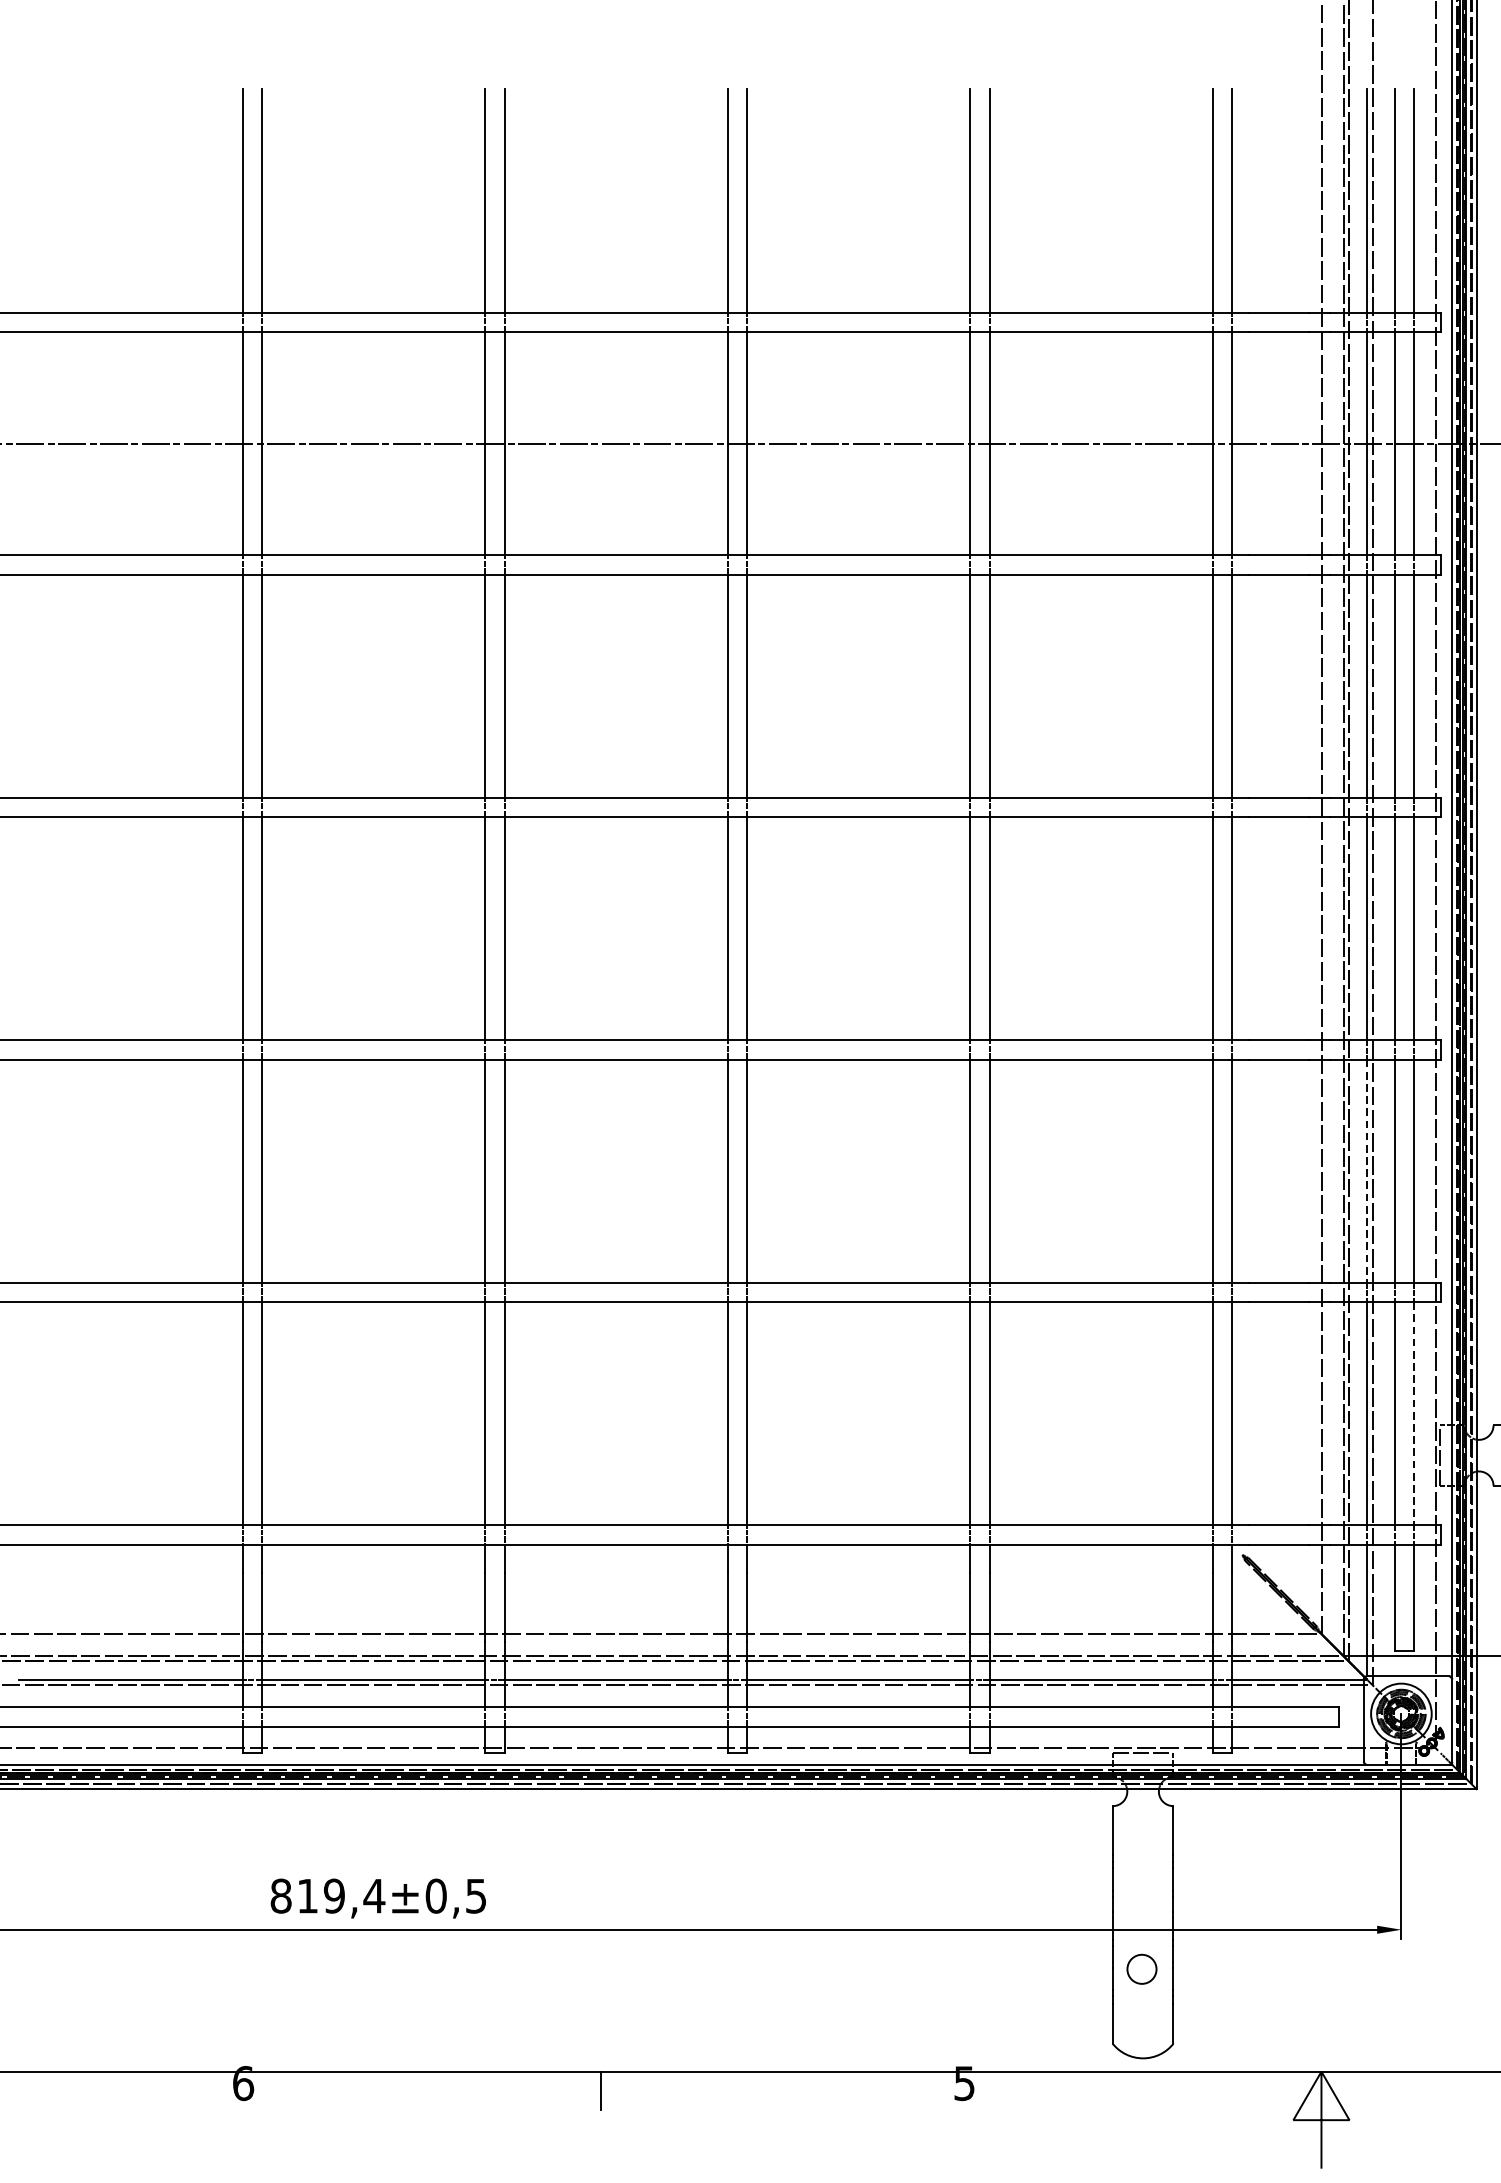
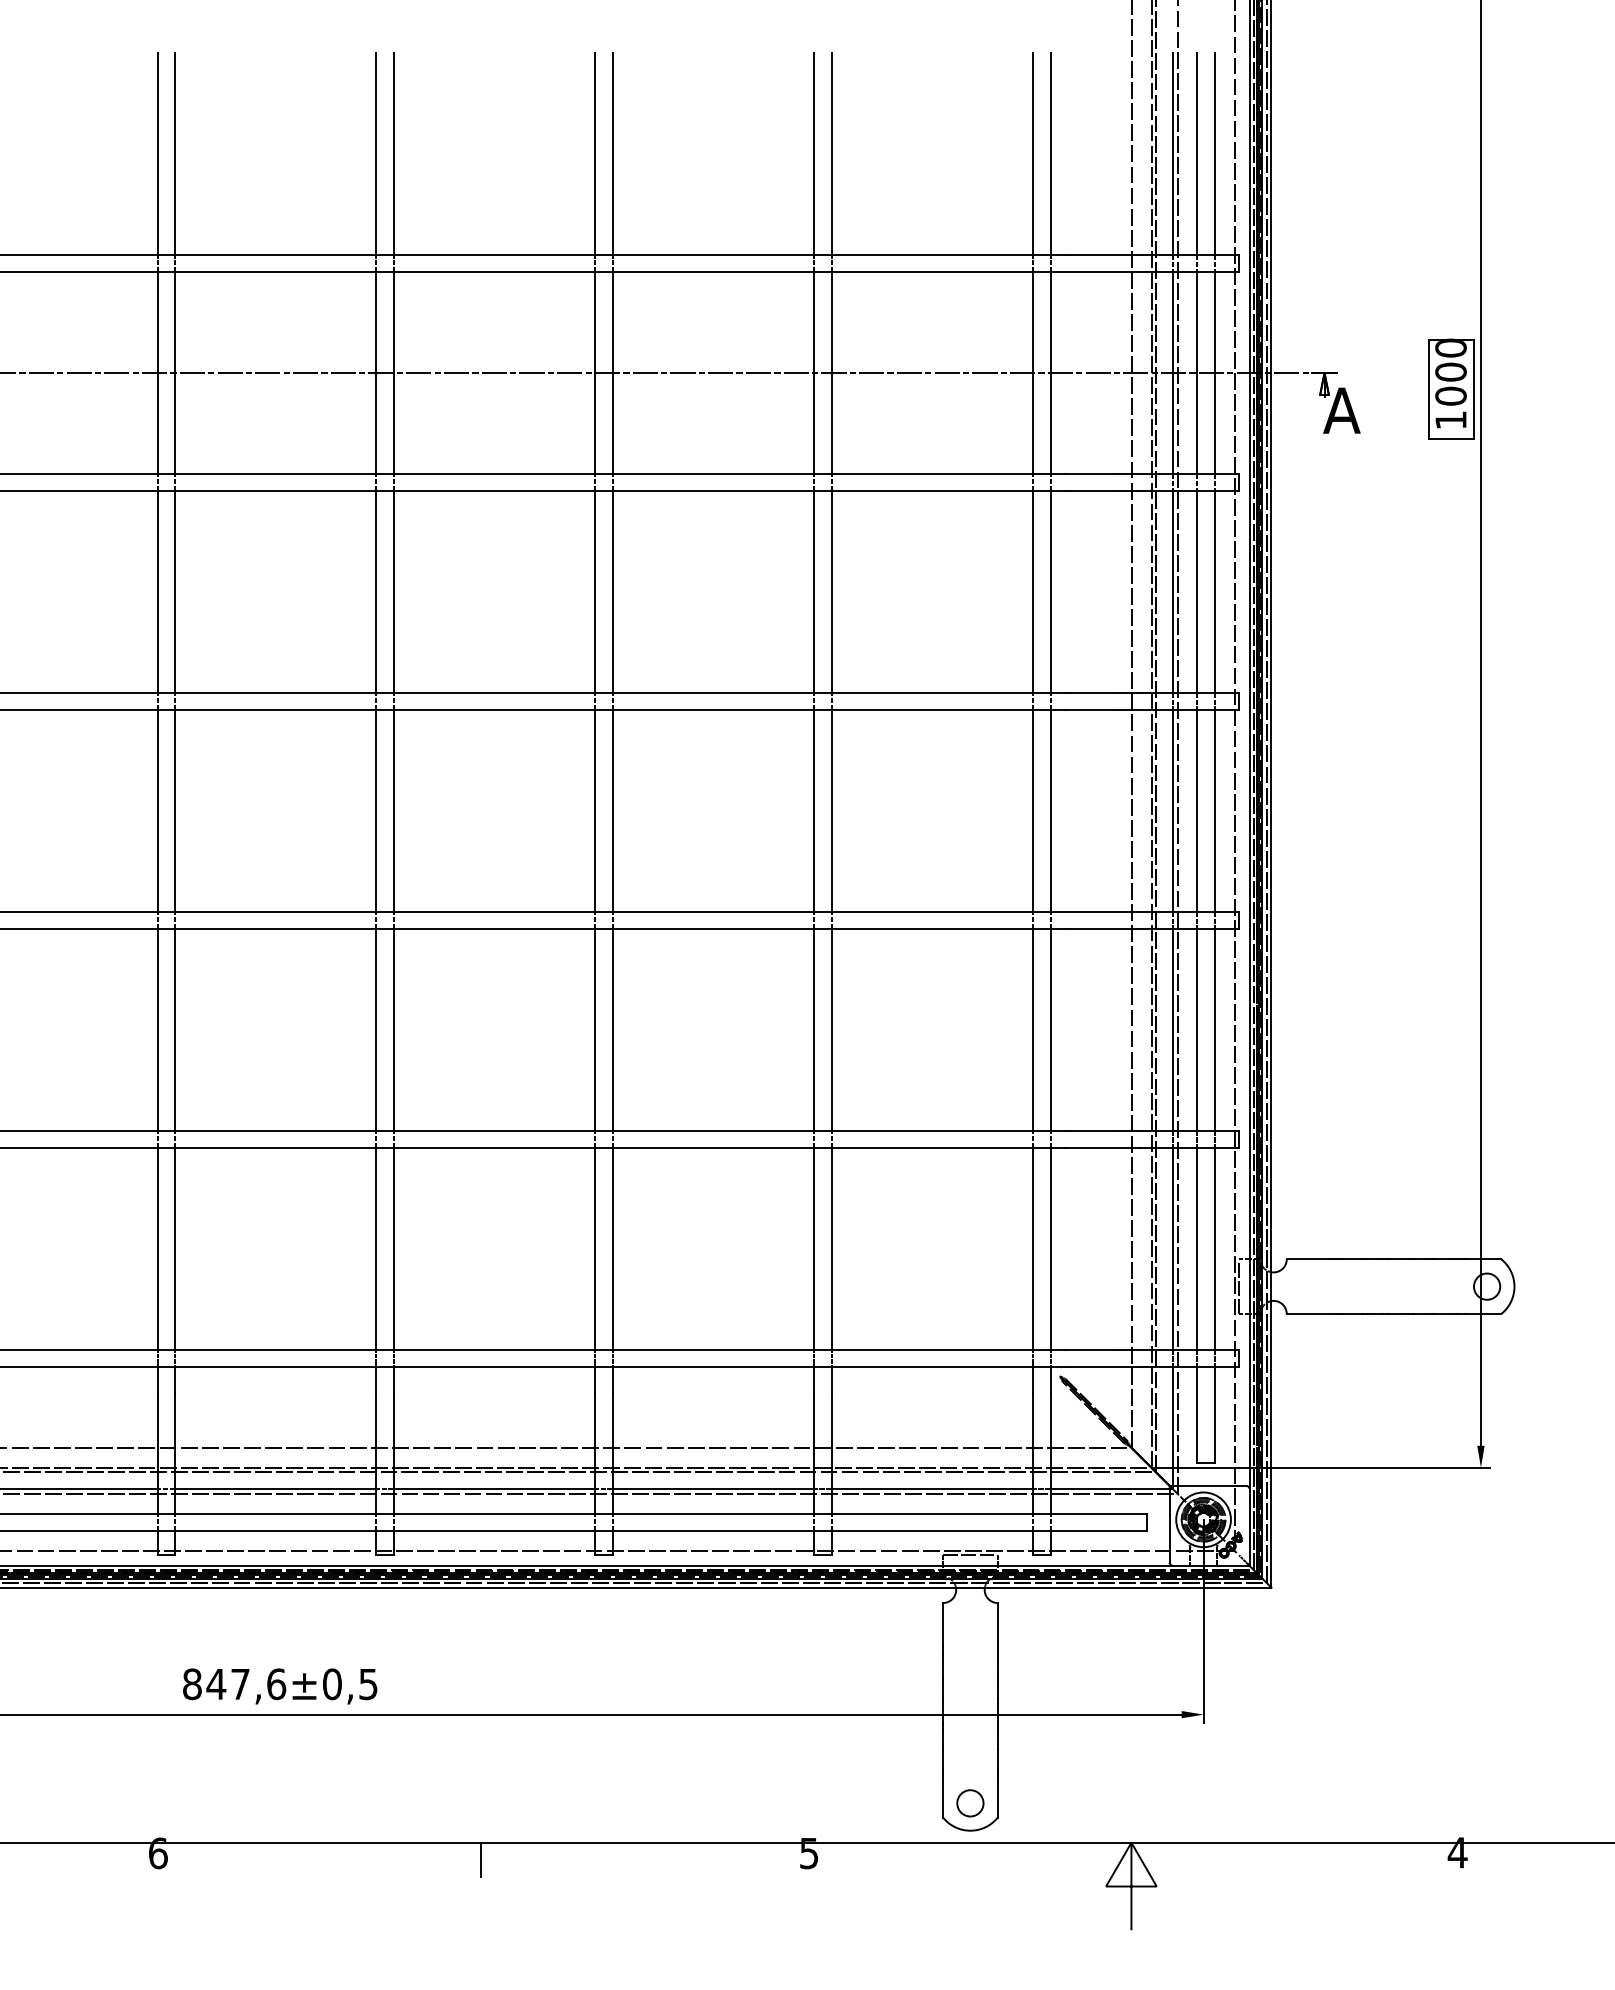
line: (1366, 1170) -> (1172, 1029), dashed -> solid
line: (1413, 1413) -> (1214, 1248), dashed -> solid
text: (341, 1896) -> (246, 1684), 819,4 -> 847,6
circle: (1142, 1969) -> (970, 1803), moved

